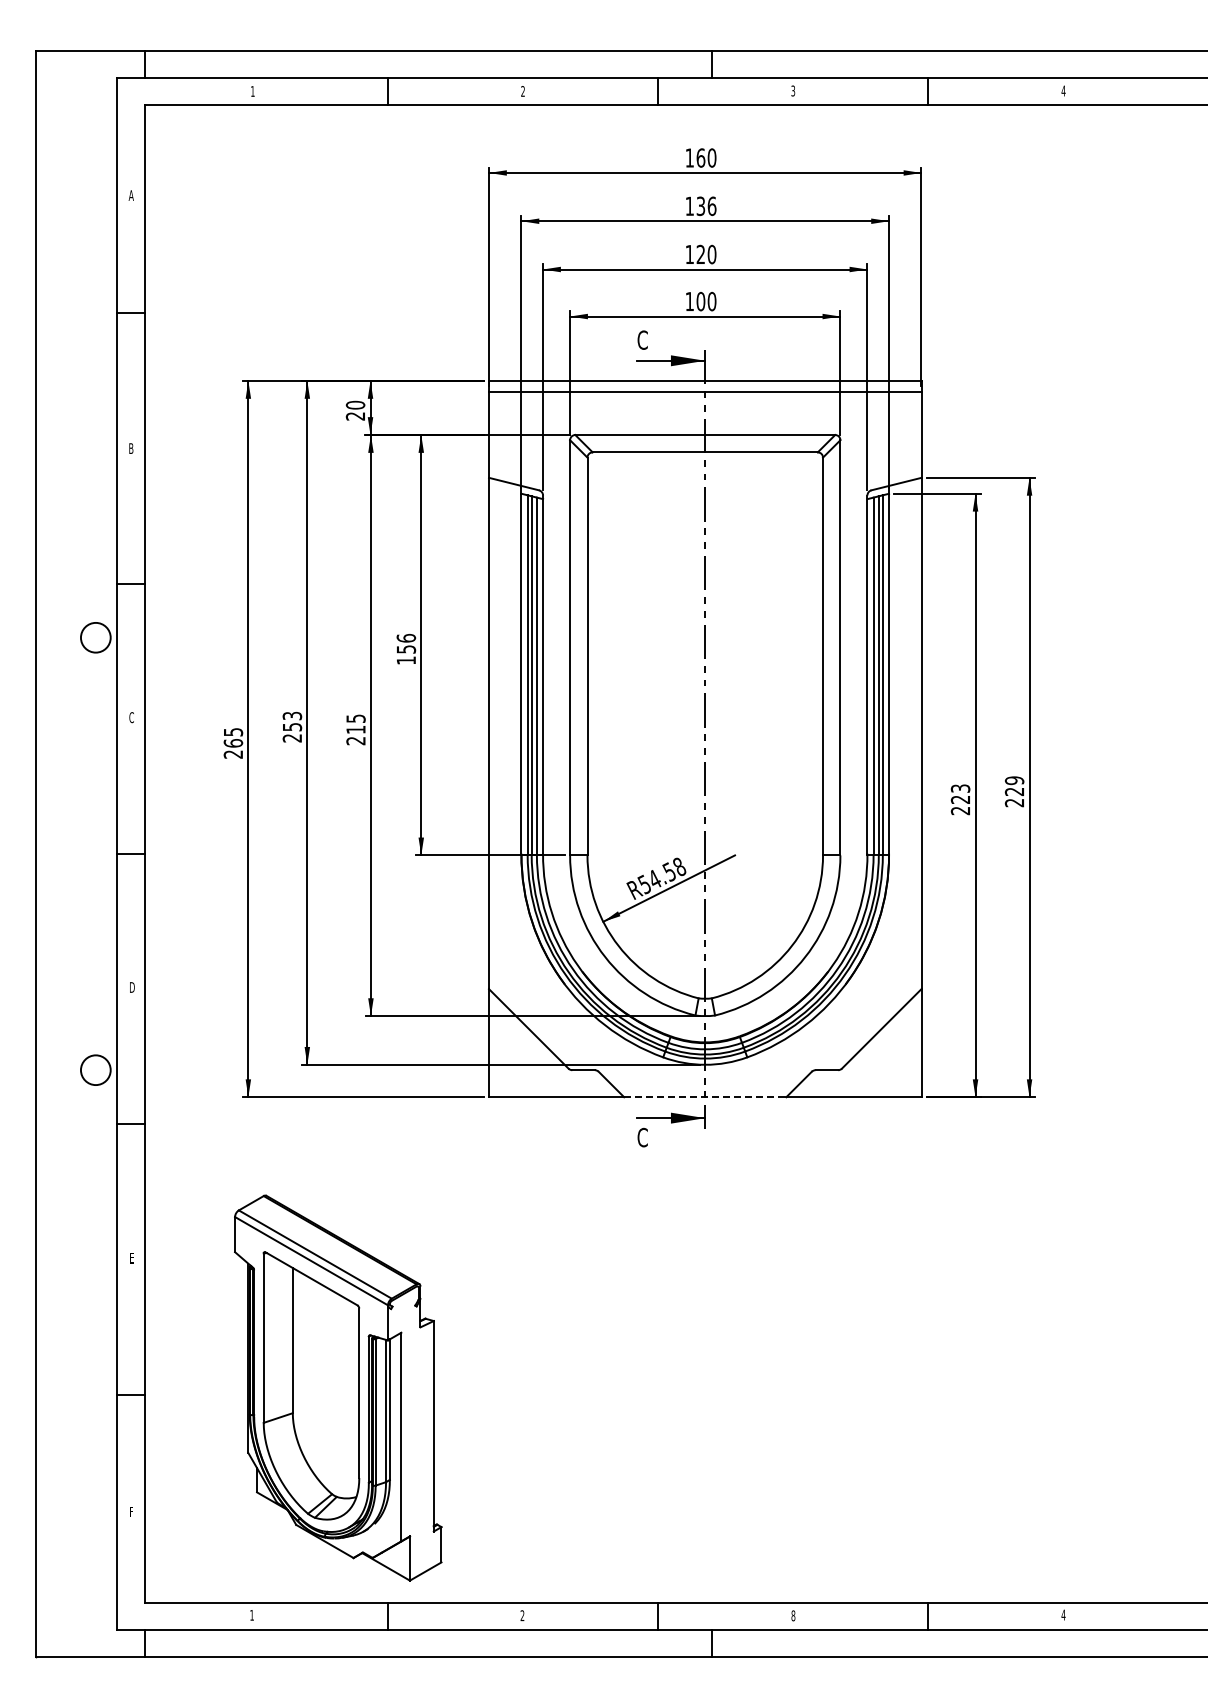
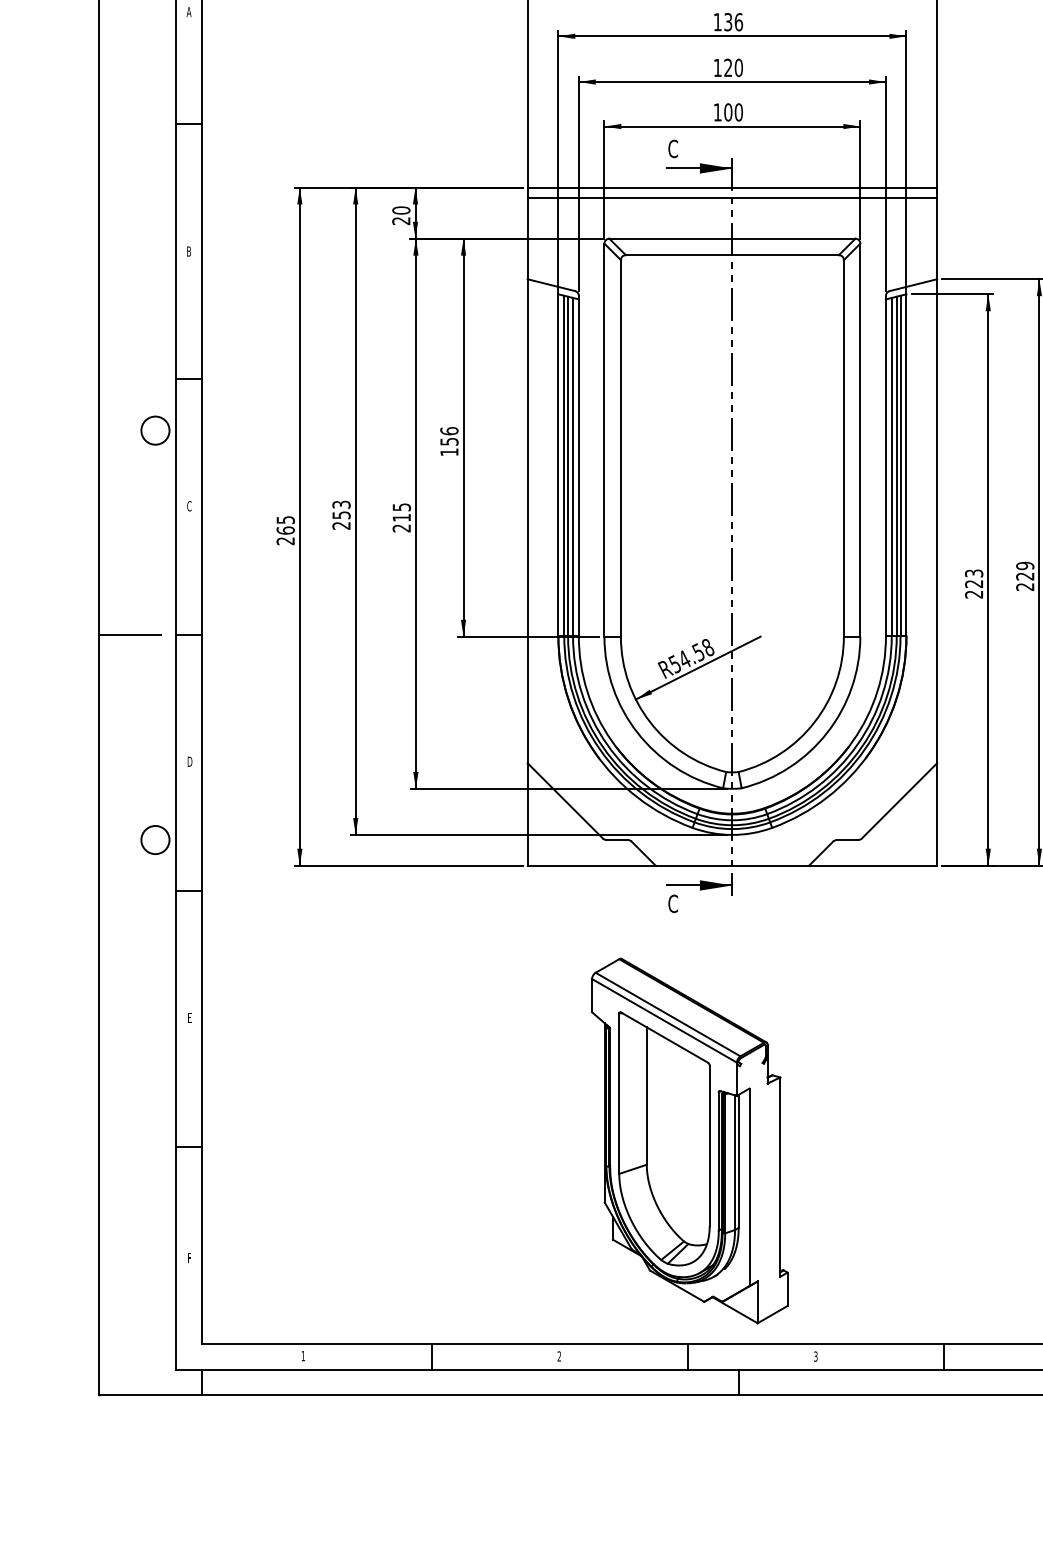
line: (68, 854) -> (129, 635), added
line: (705, 1097) -> (732, 865), dashed -> solid
part: (338, 1387) -> (690, 1140), moved
text: (793, 1615) -> (815, 1356), 8 -> 3

